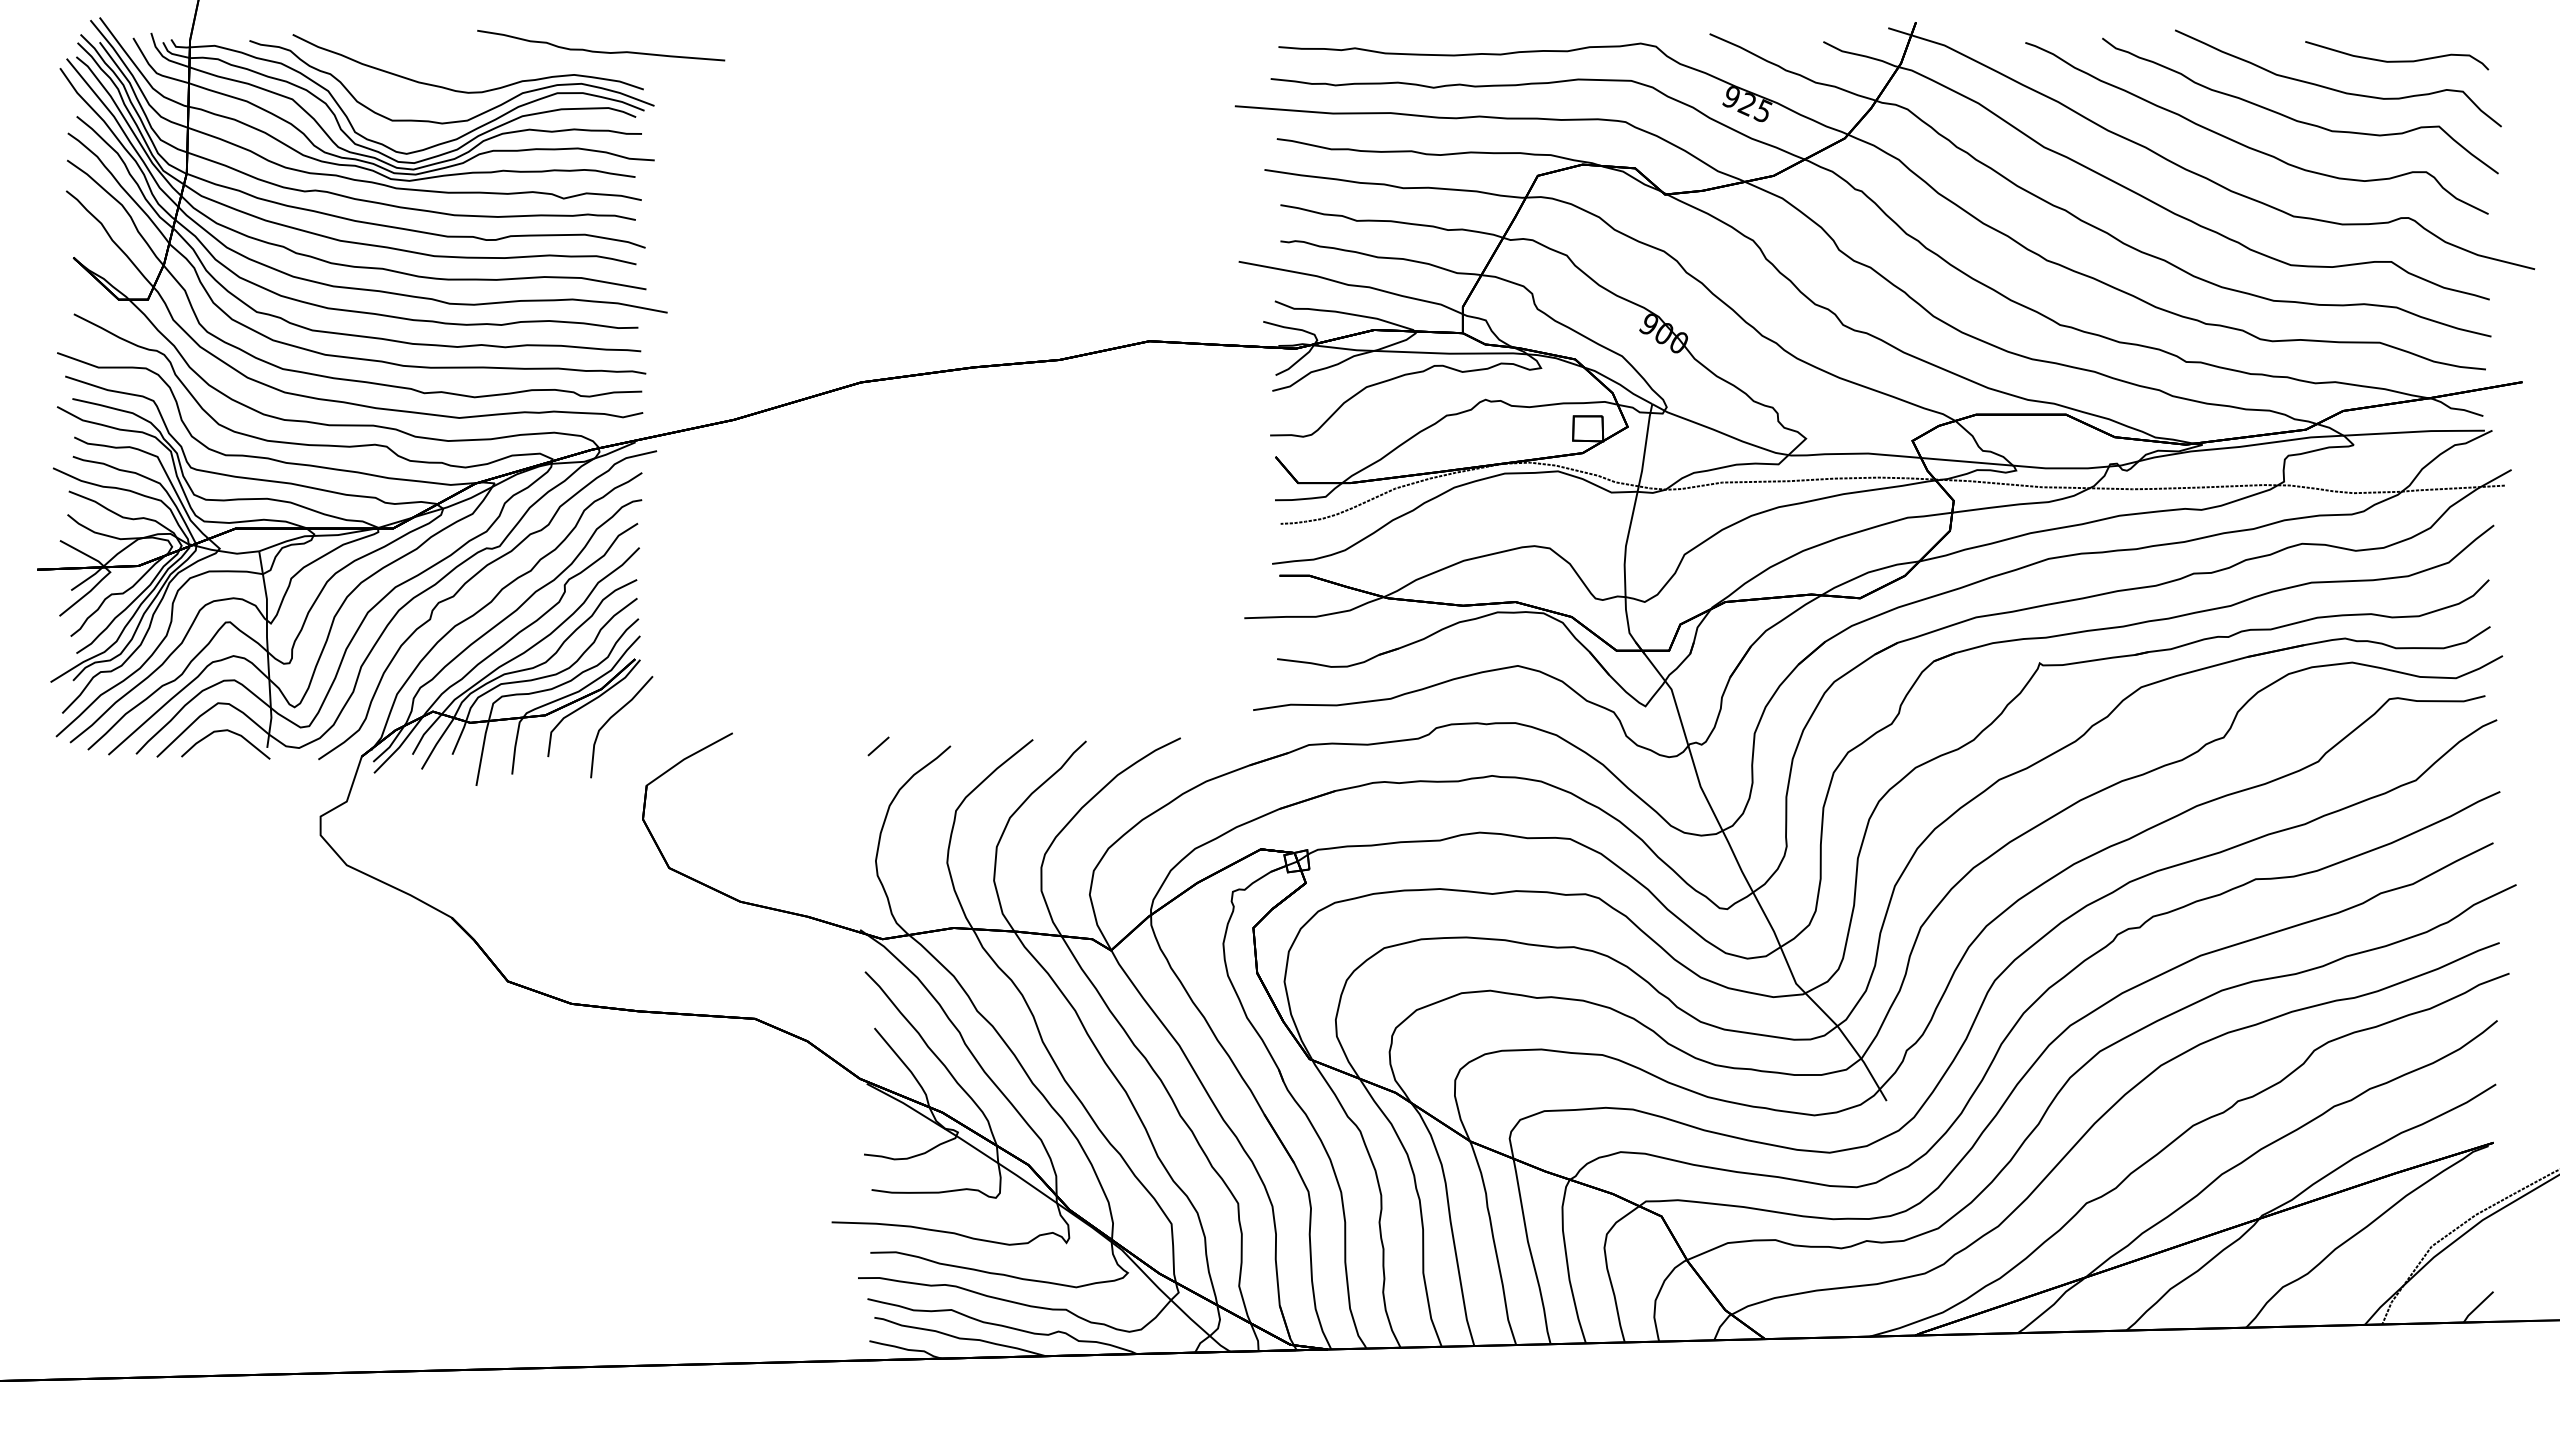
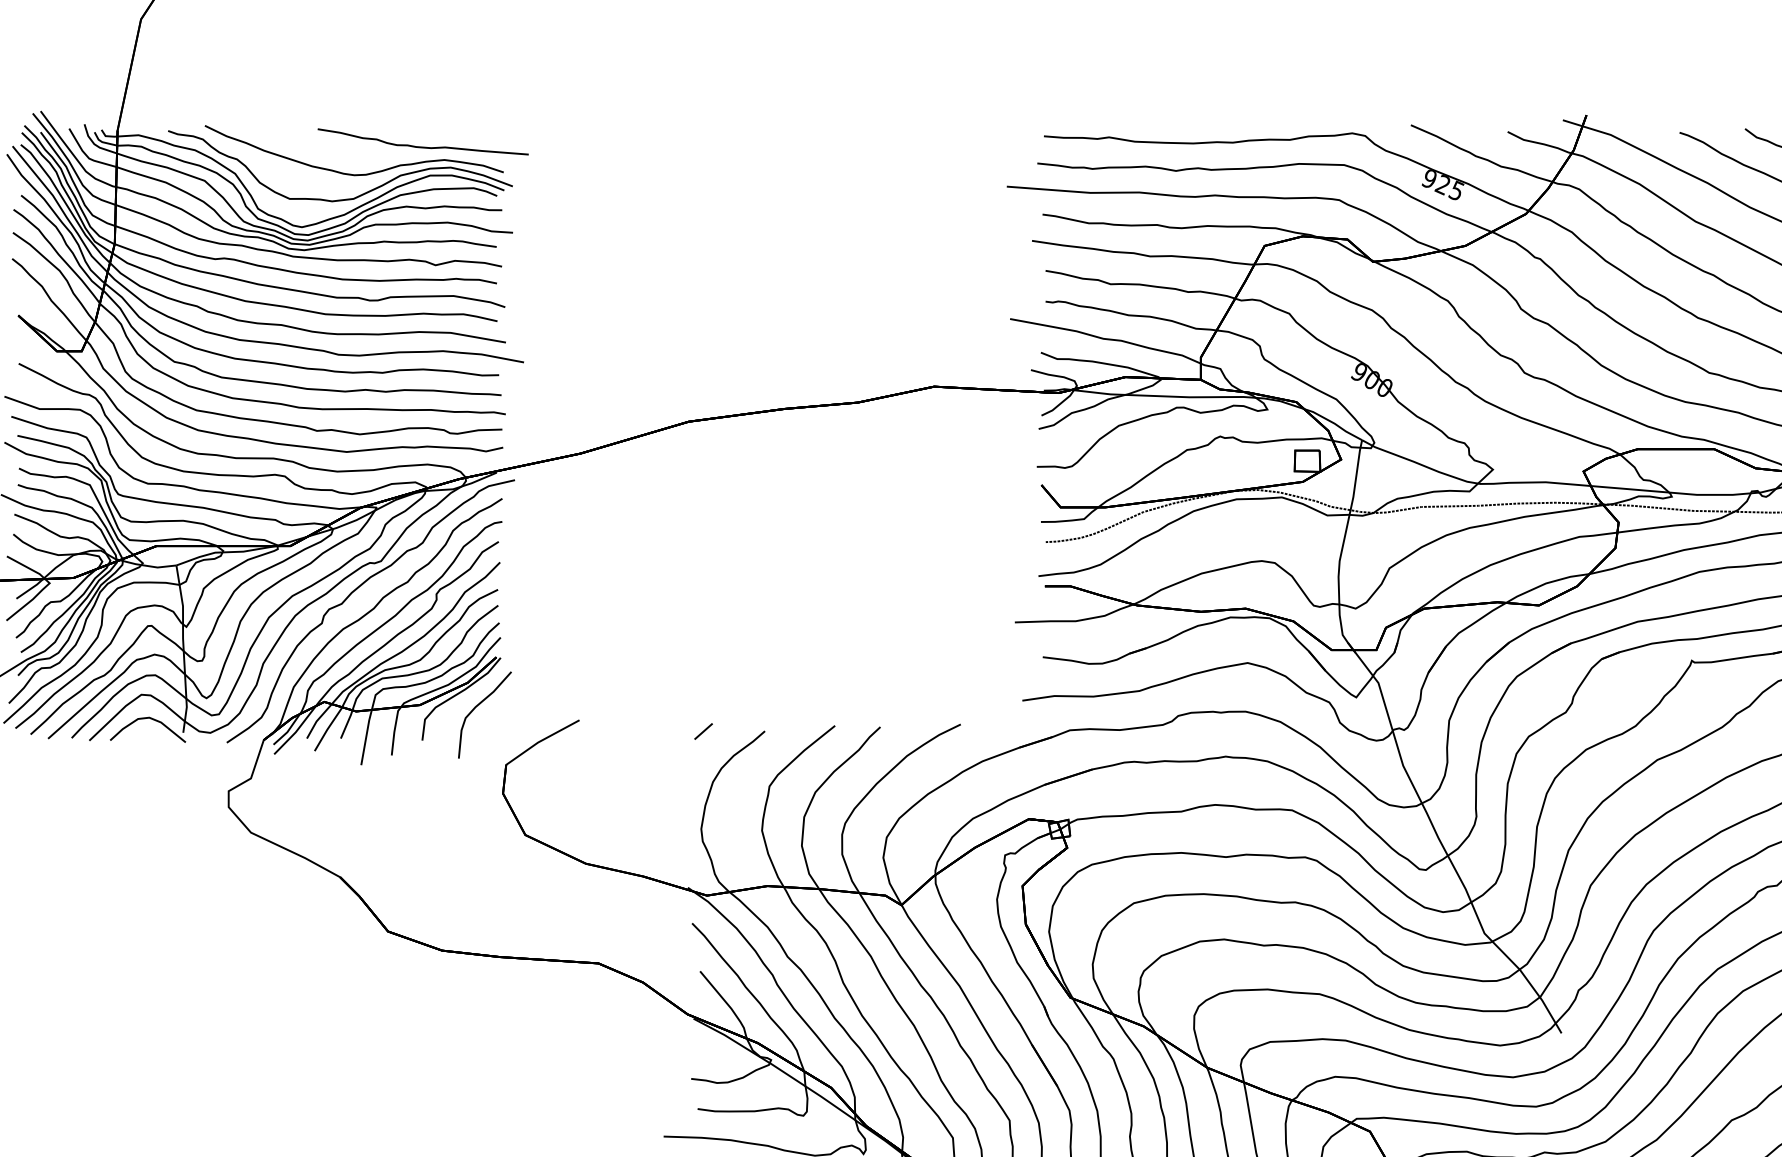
part: (601, 45) -> (423, 141), moved

